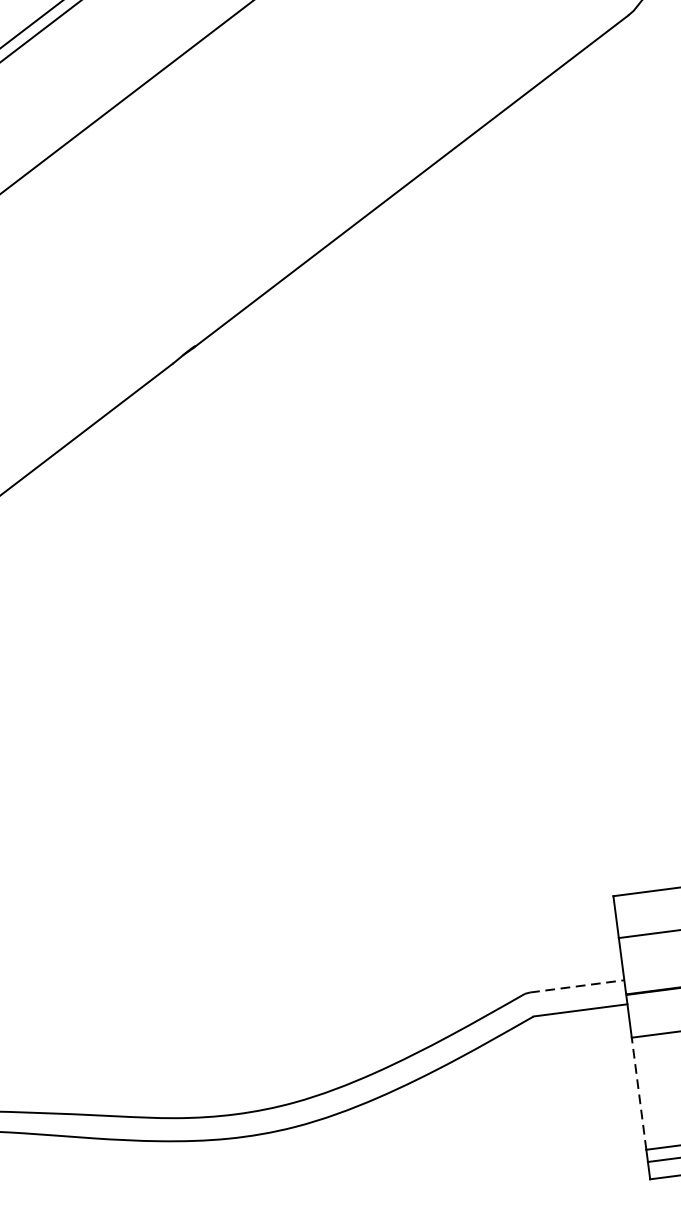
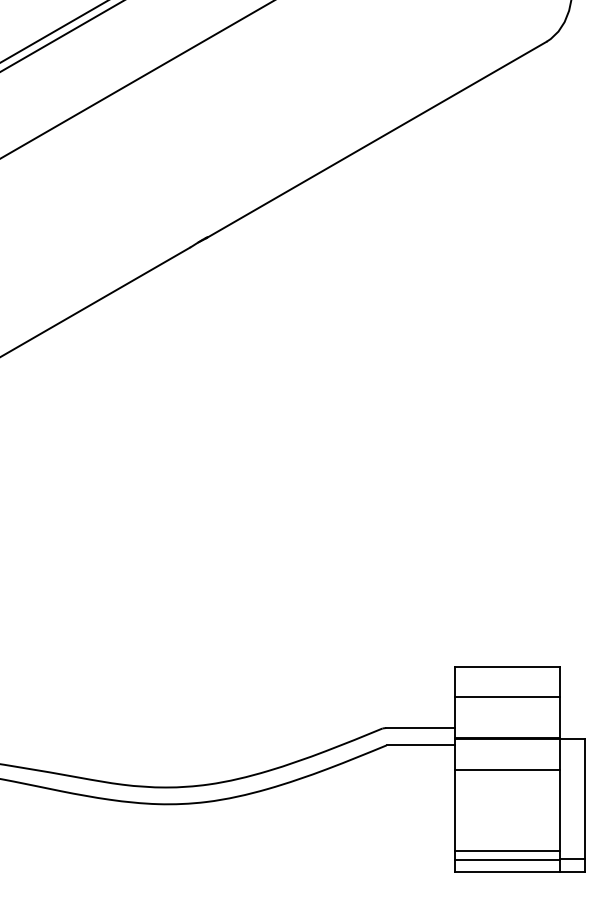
line: (577, 987) -> (420, 728), dashed -> solid
line: (639, 1094) -> (454, 810), dashed -> solid

